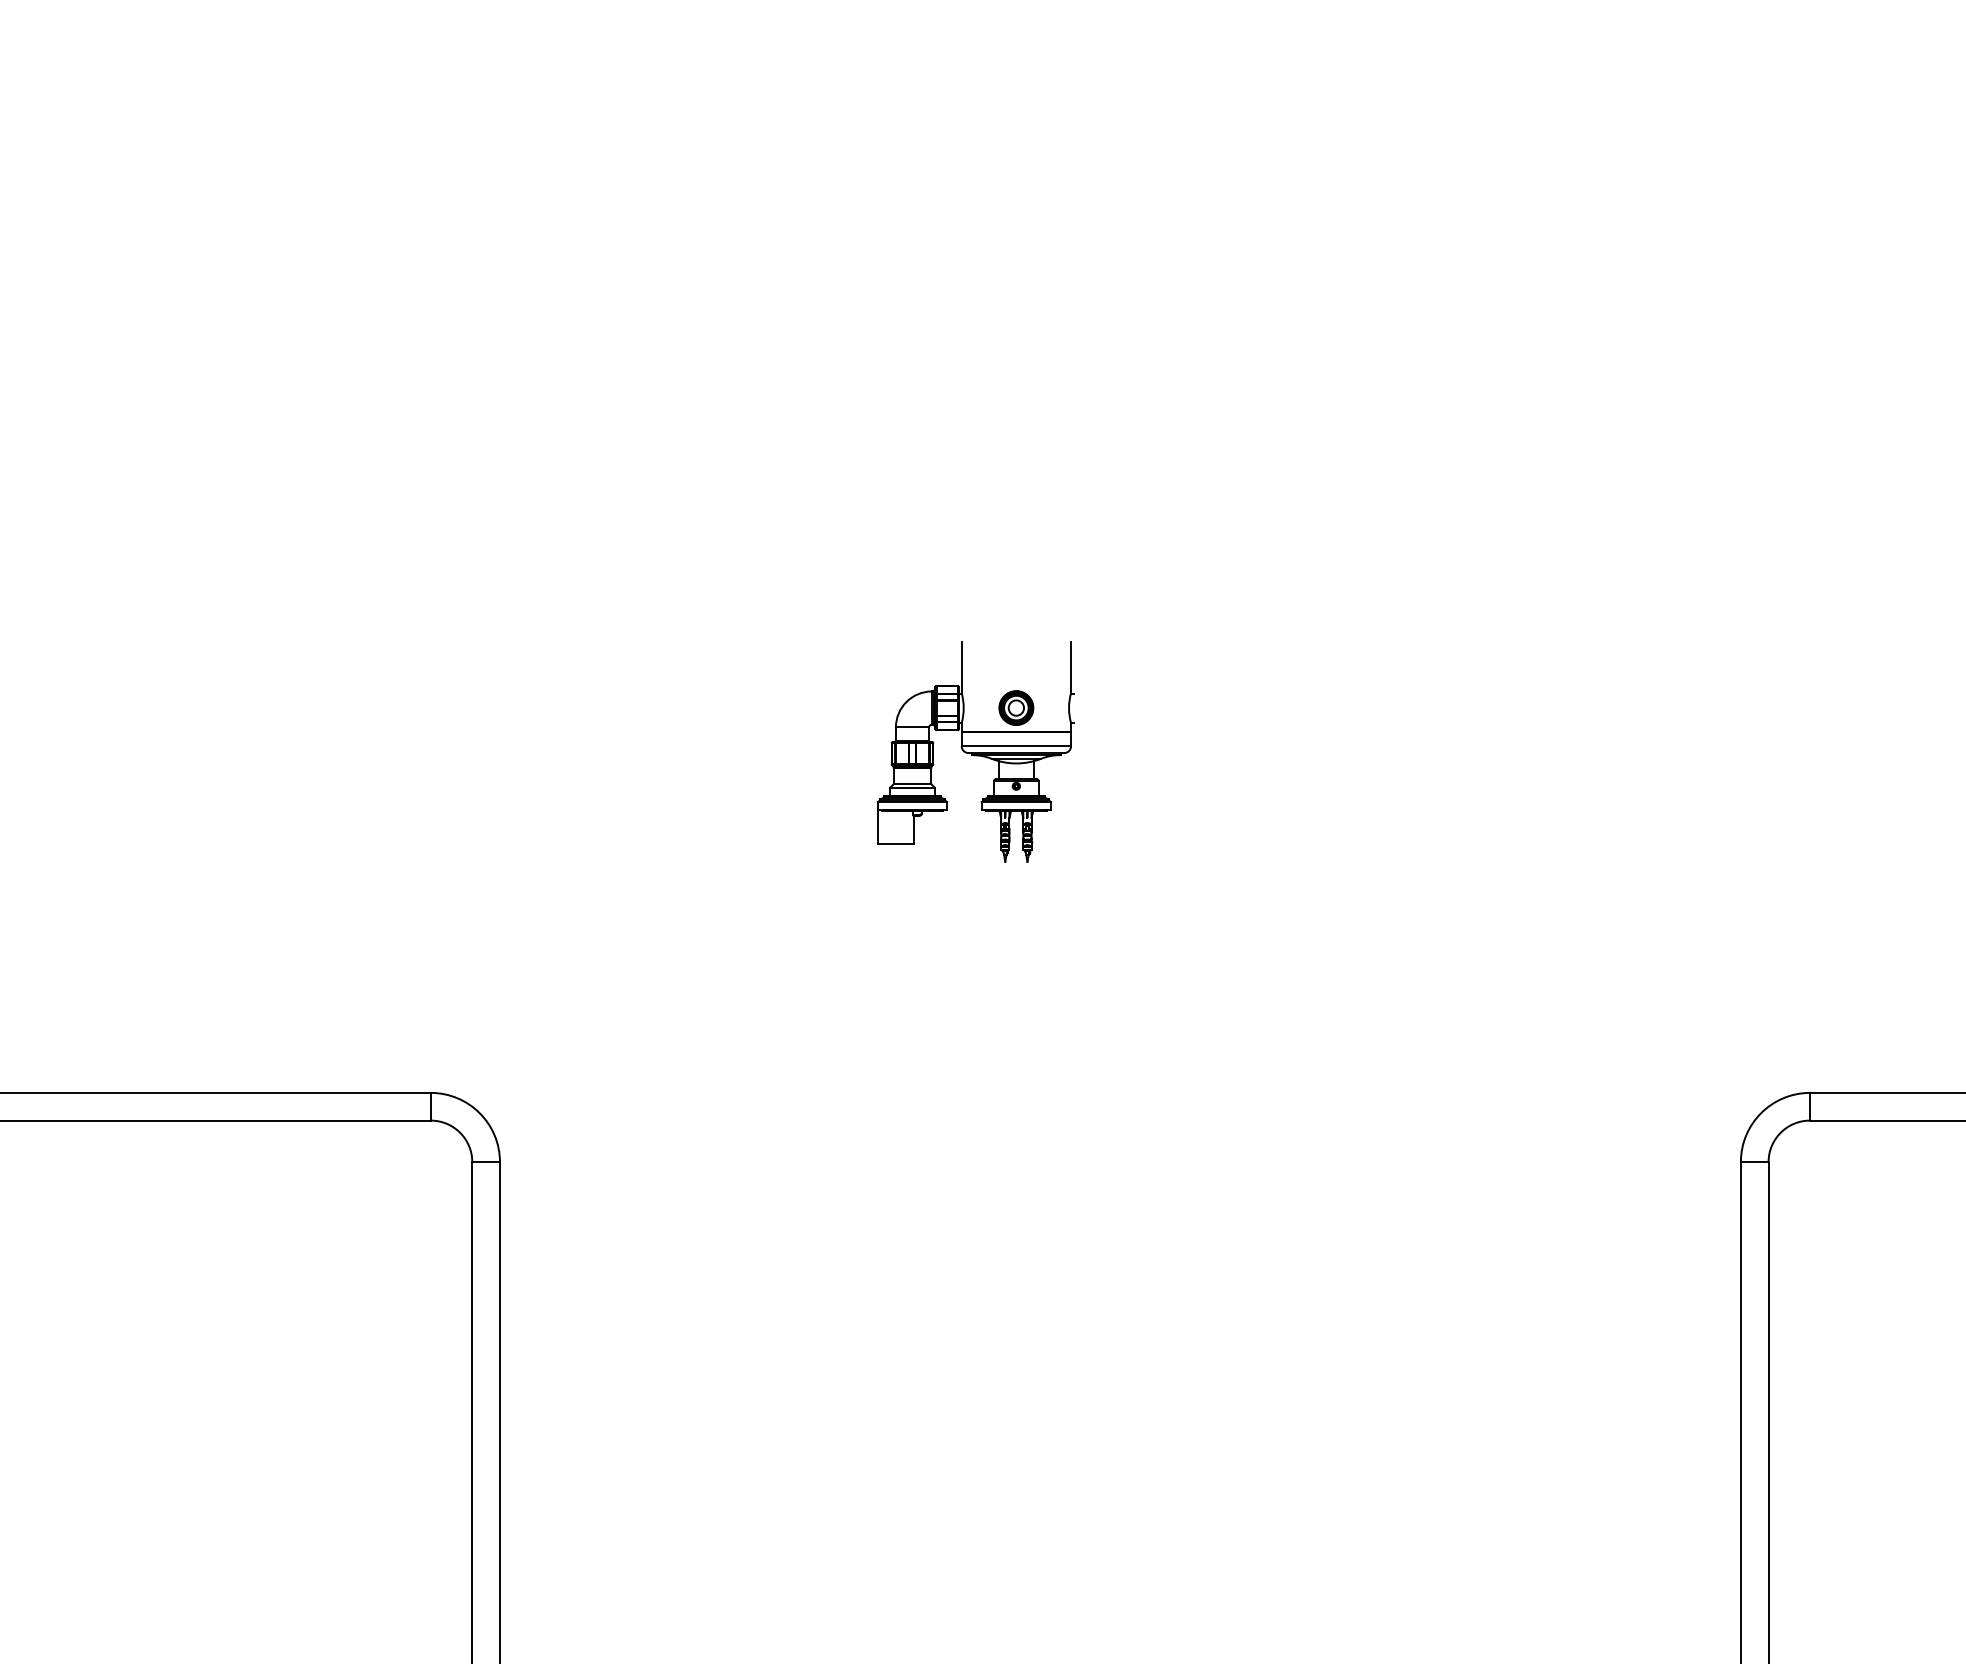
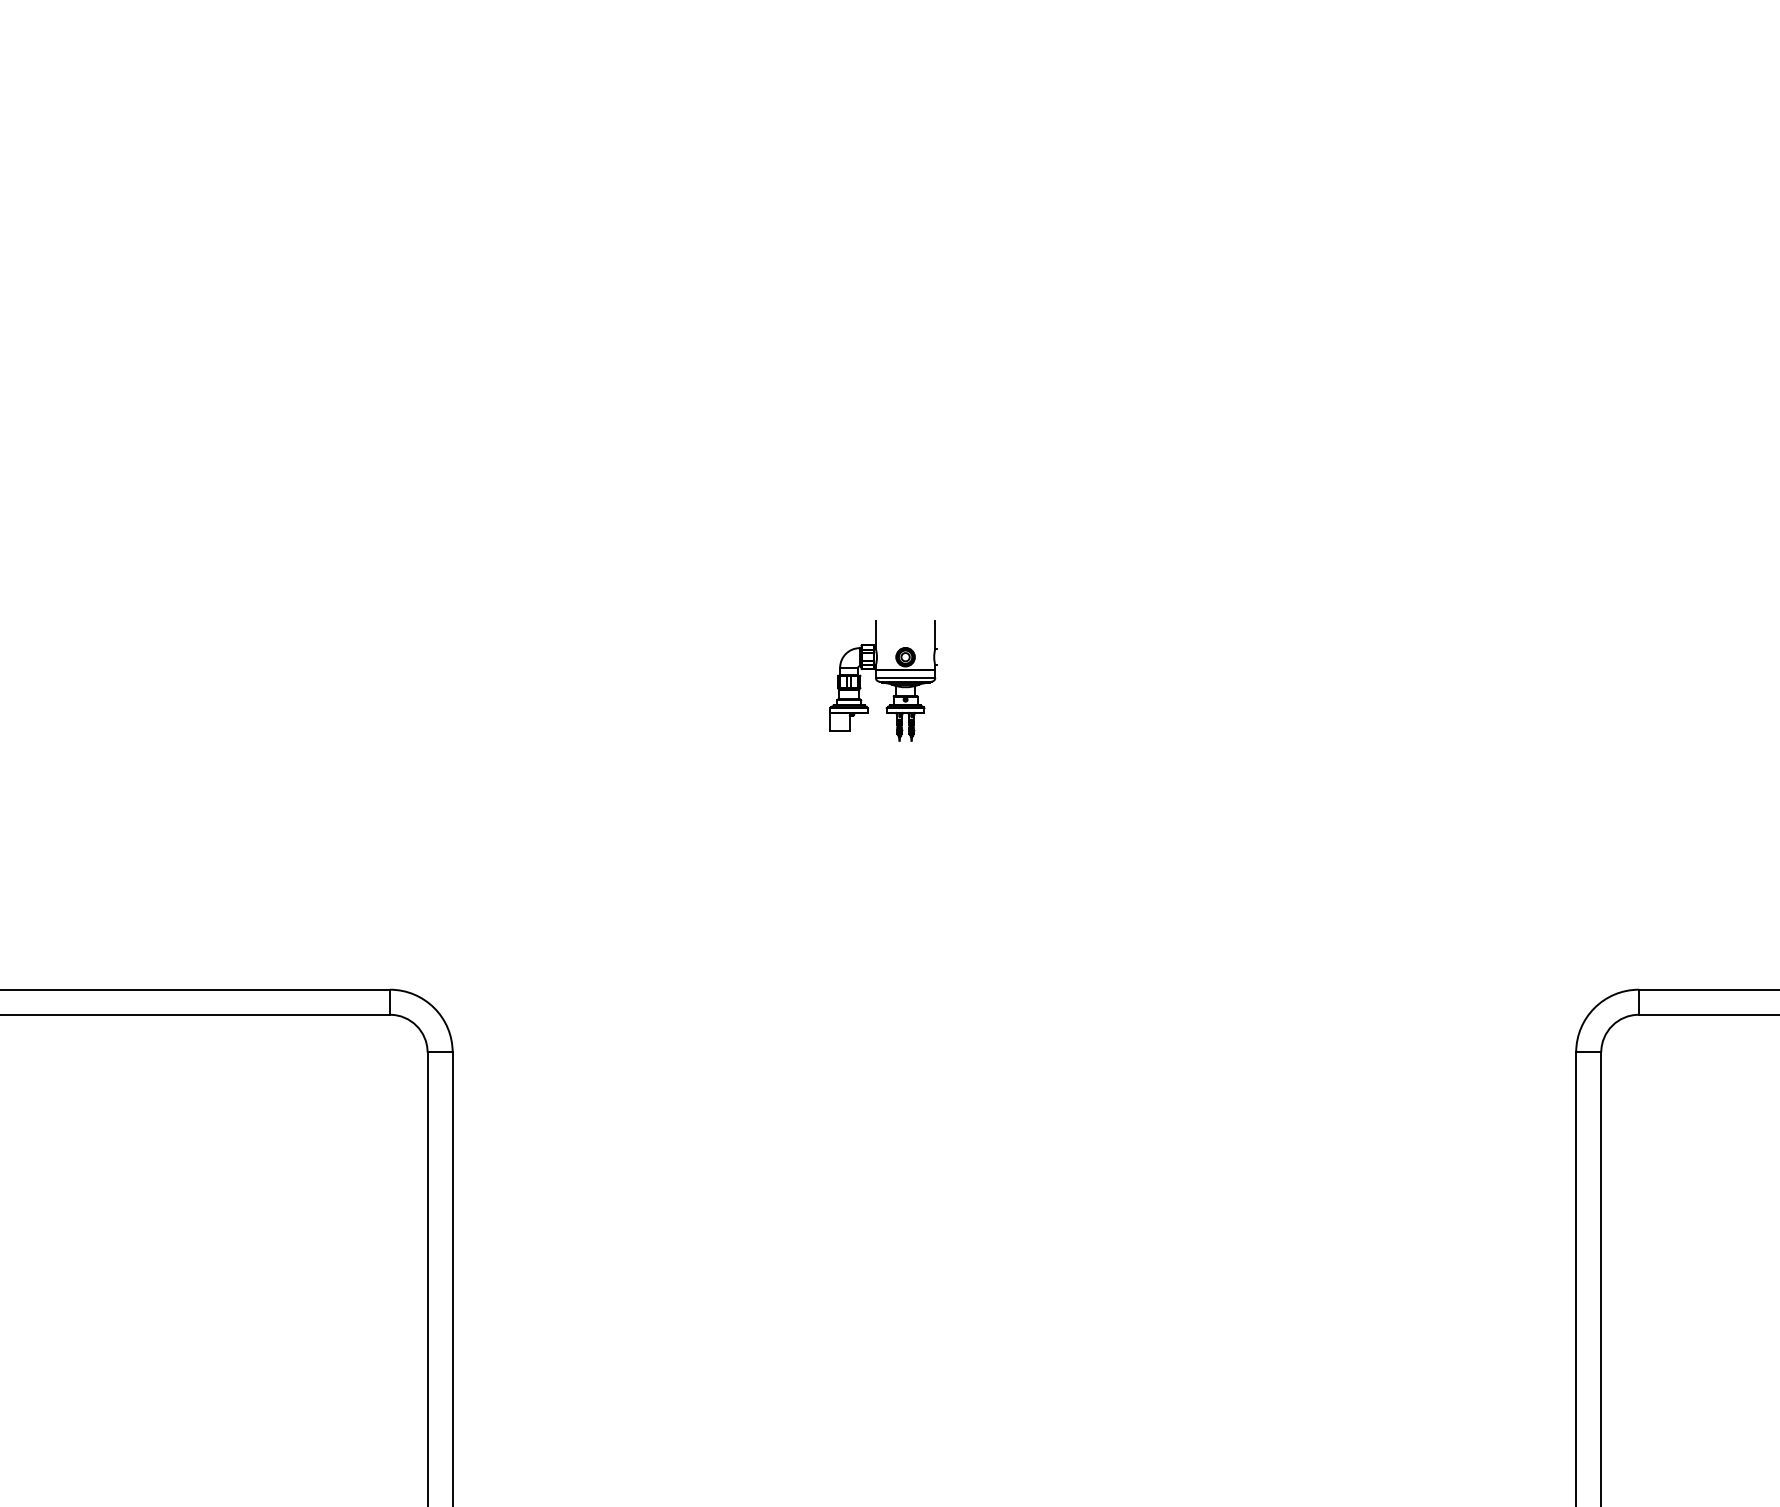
part: (975, 751) -> (883, 680), size x0.6

